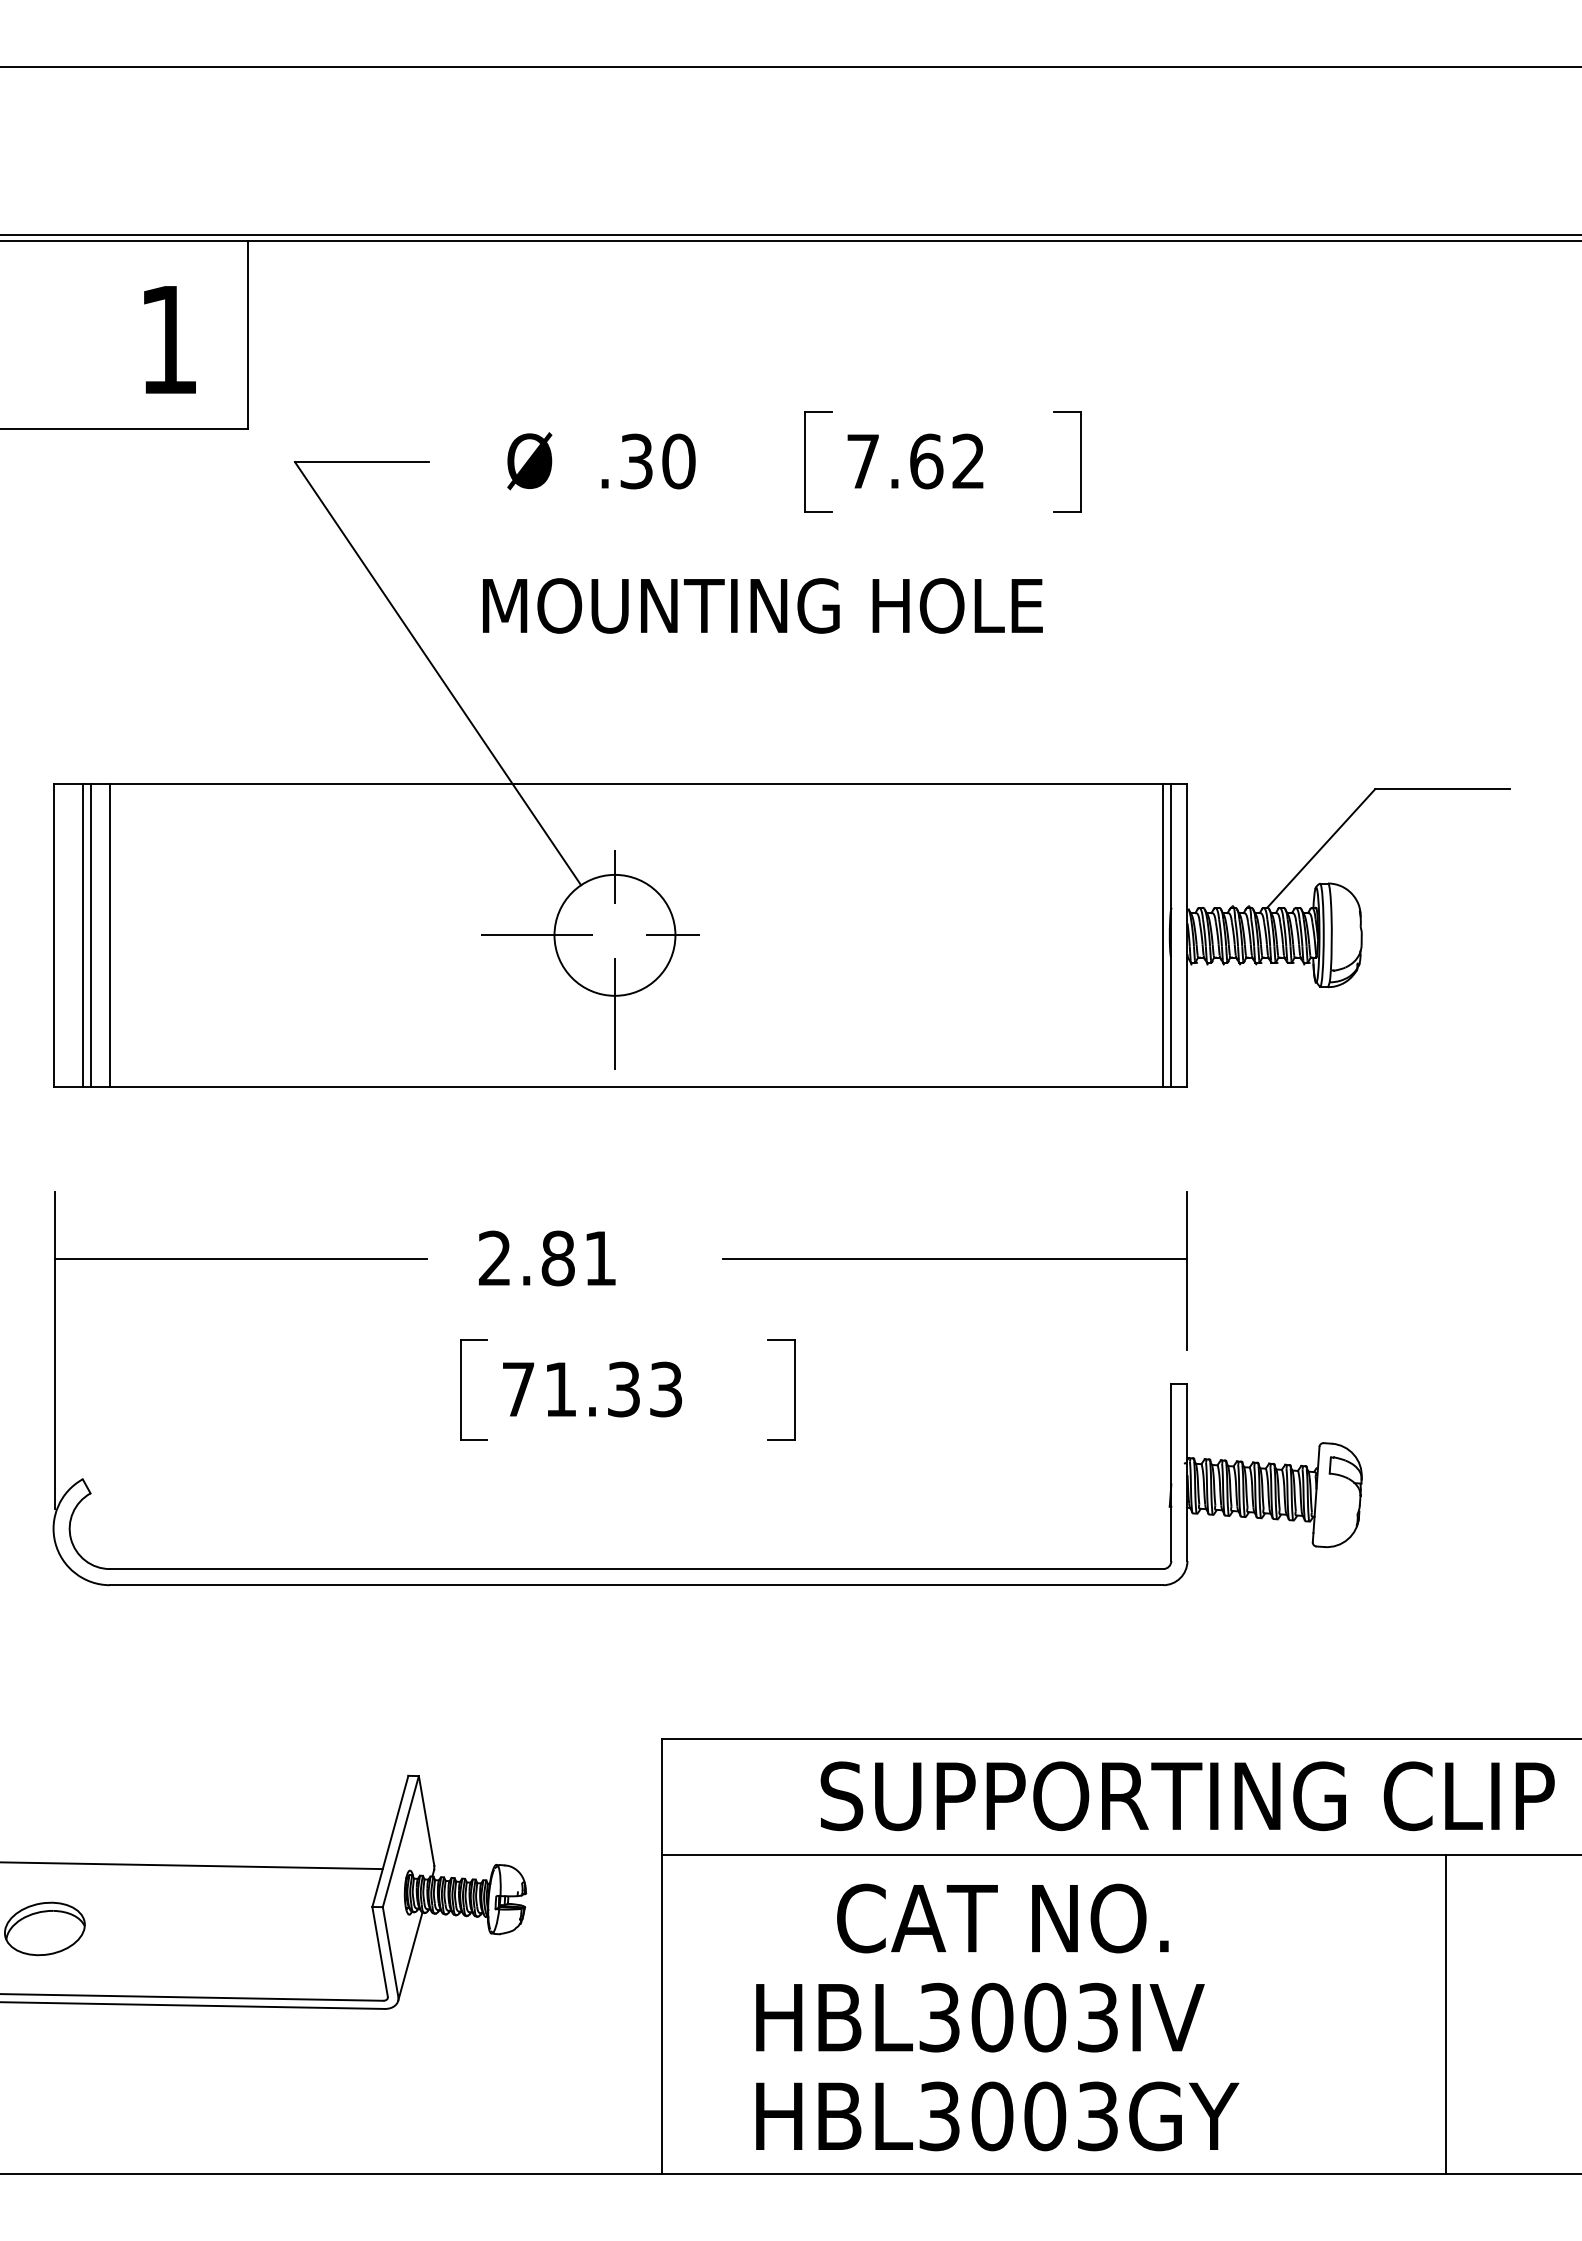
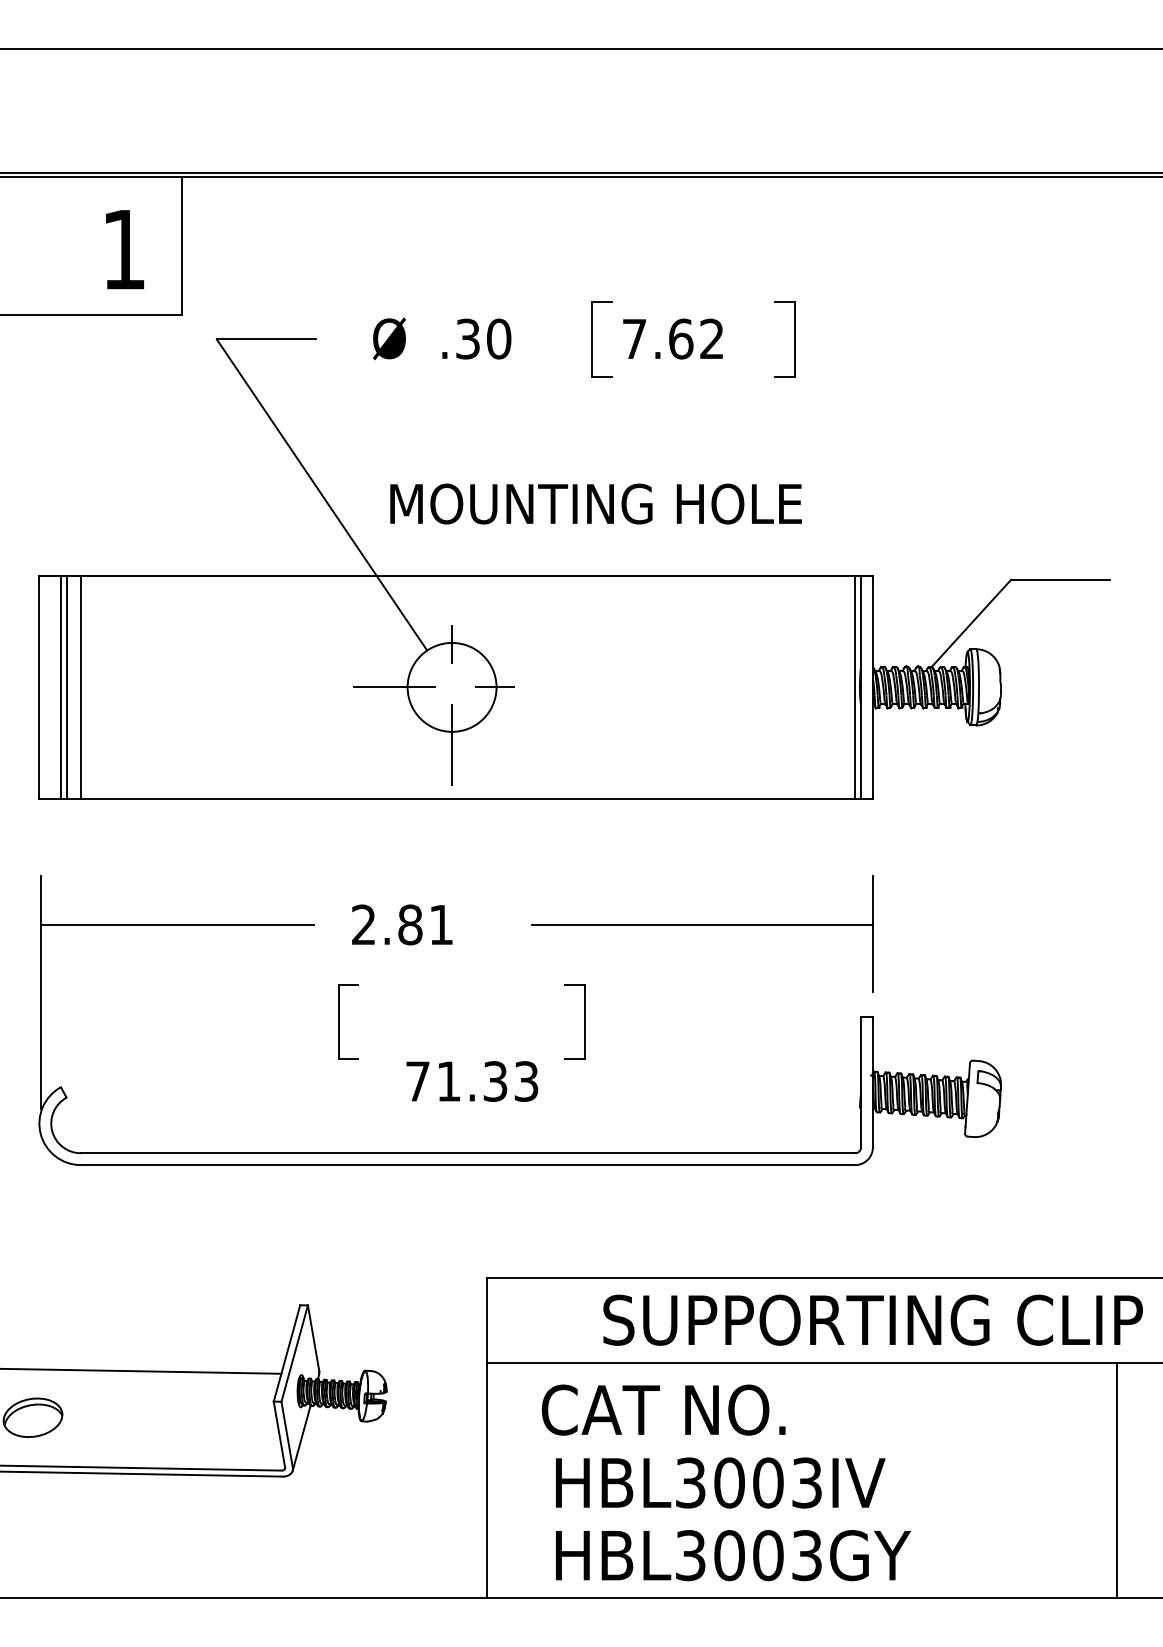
text: (762, 605) -> (595, 503), moved
text: (592, 1389) -> (472, 1081), moved
text: (1002, 1918) -> (663, 1410), moved
line: (1446, 2013) -> (1117, 1479), moved

